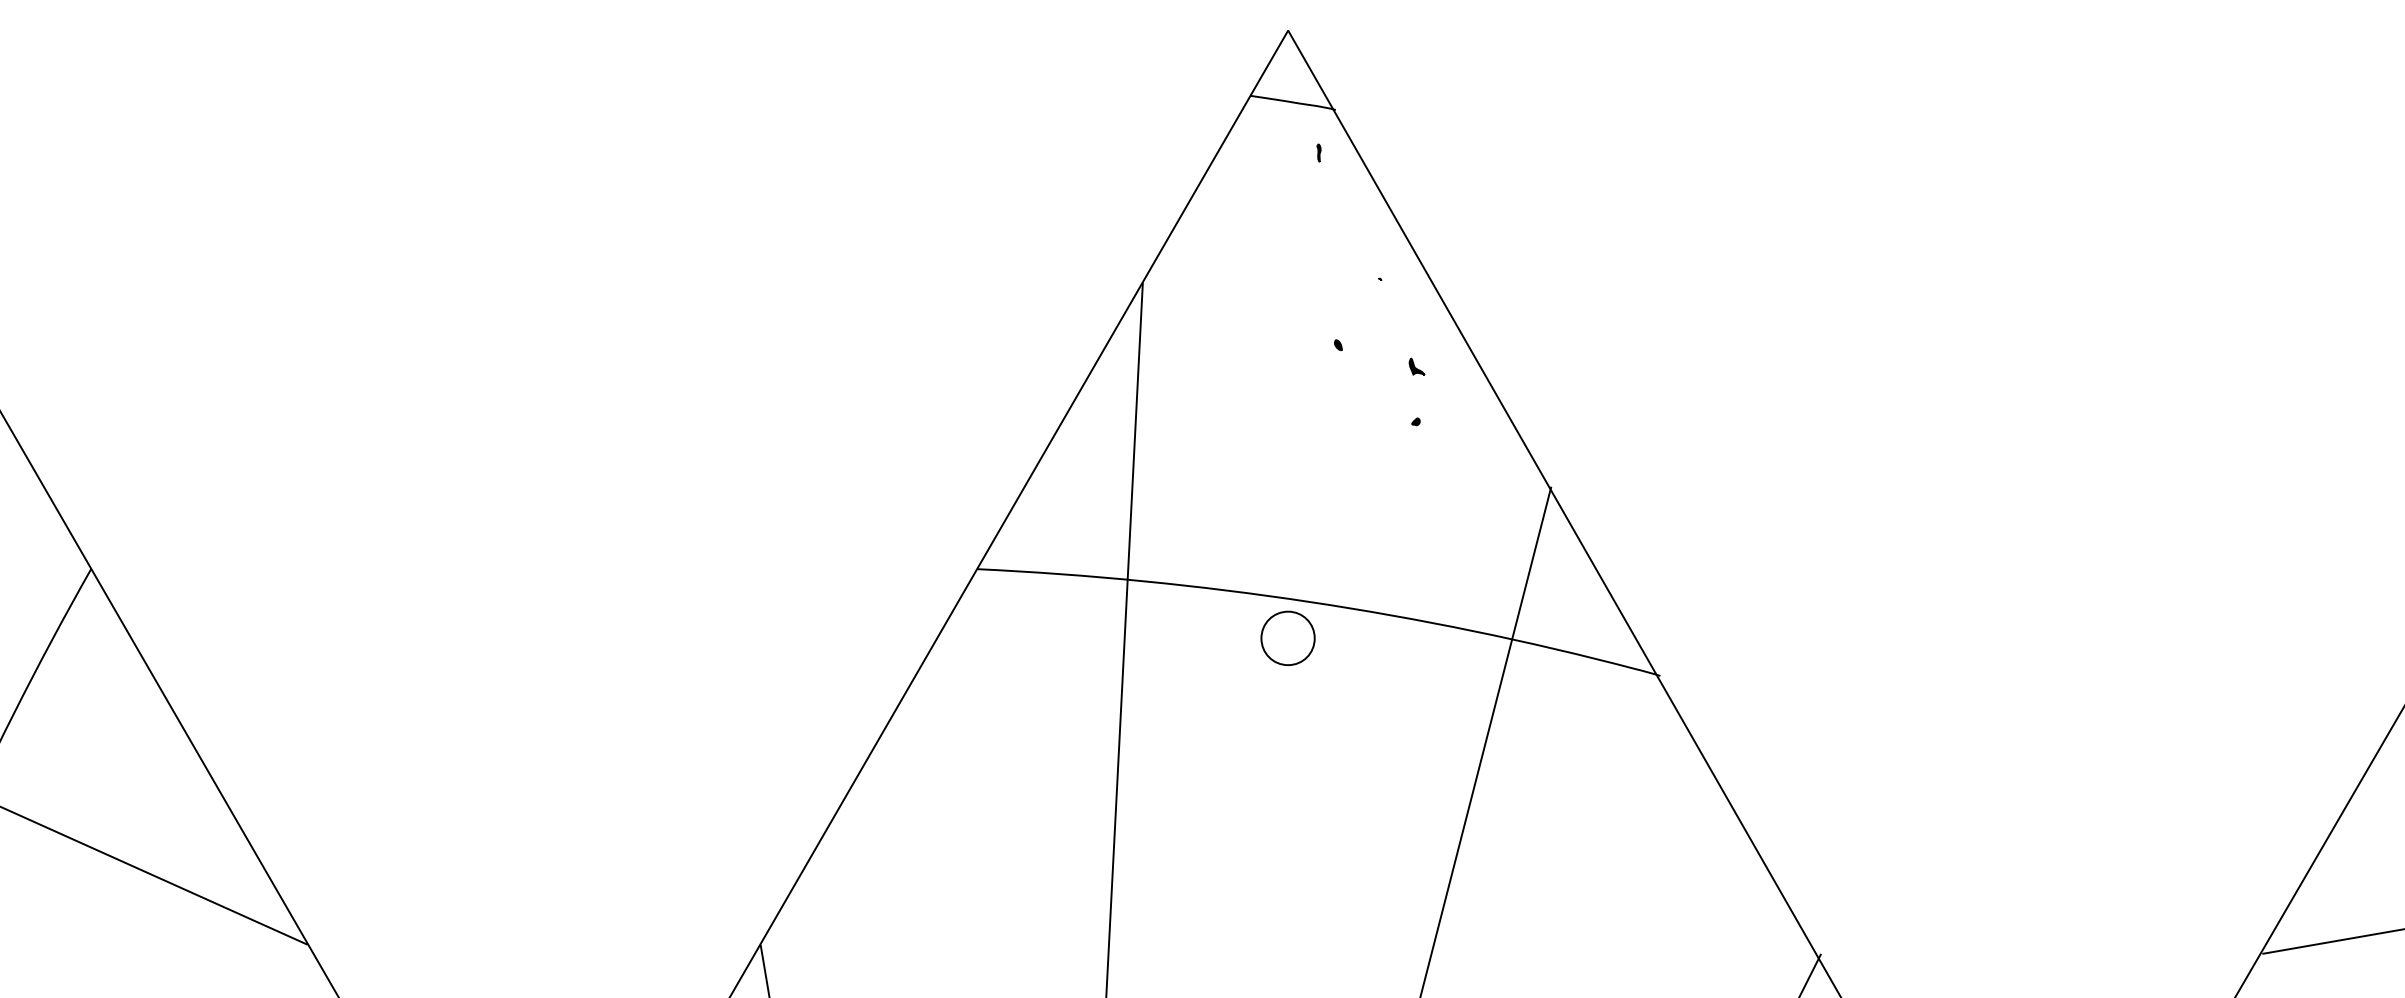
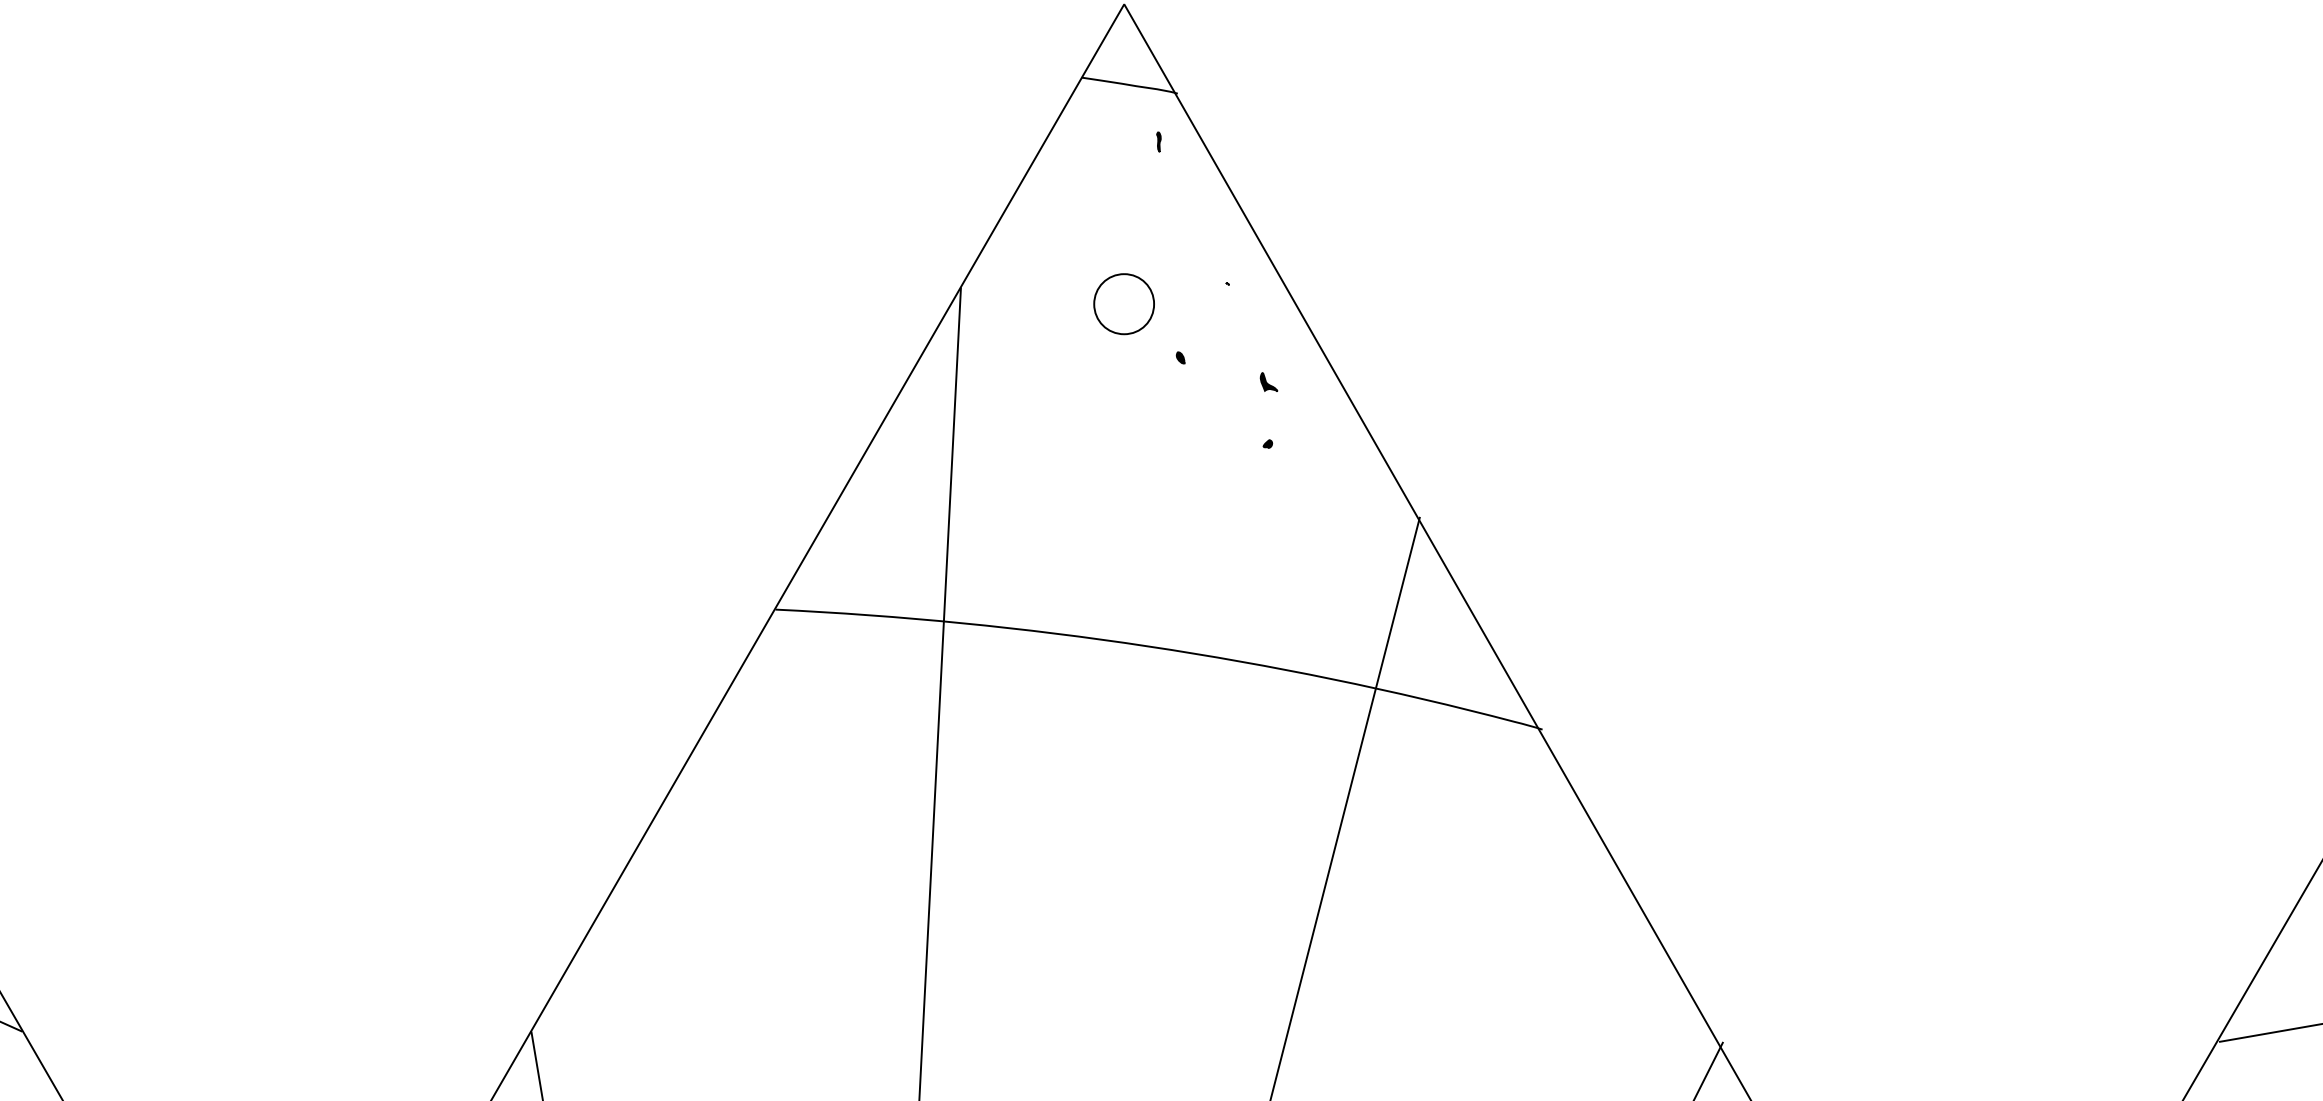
part: (1287, 637) -> (1123, 303), moved

